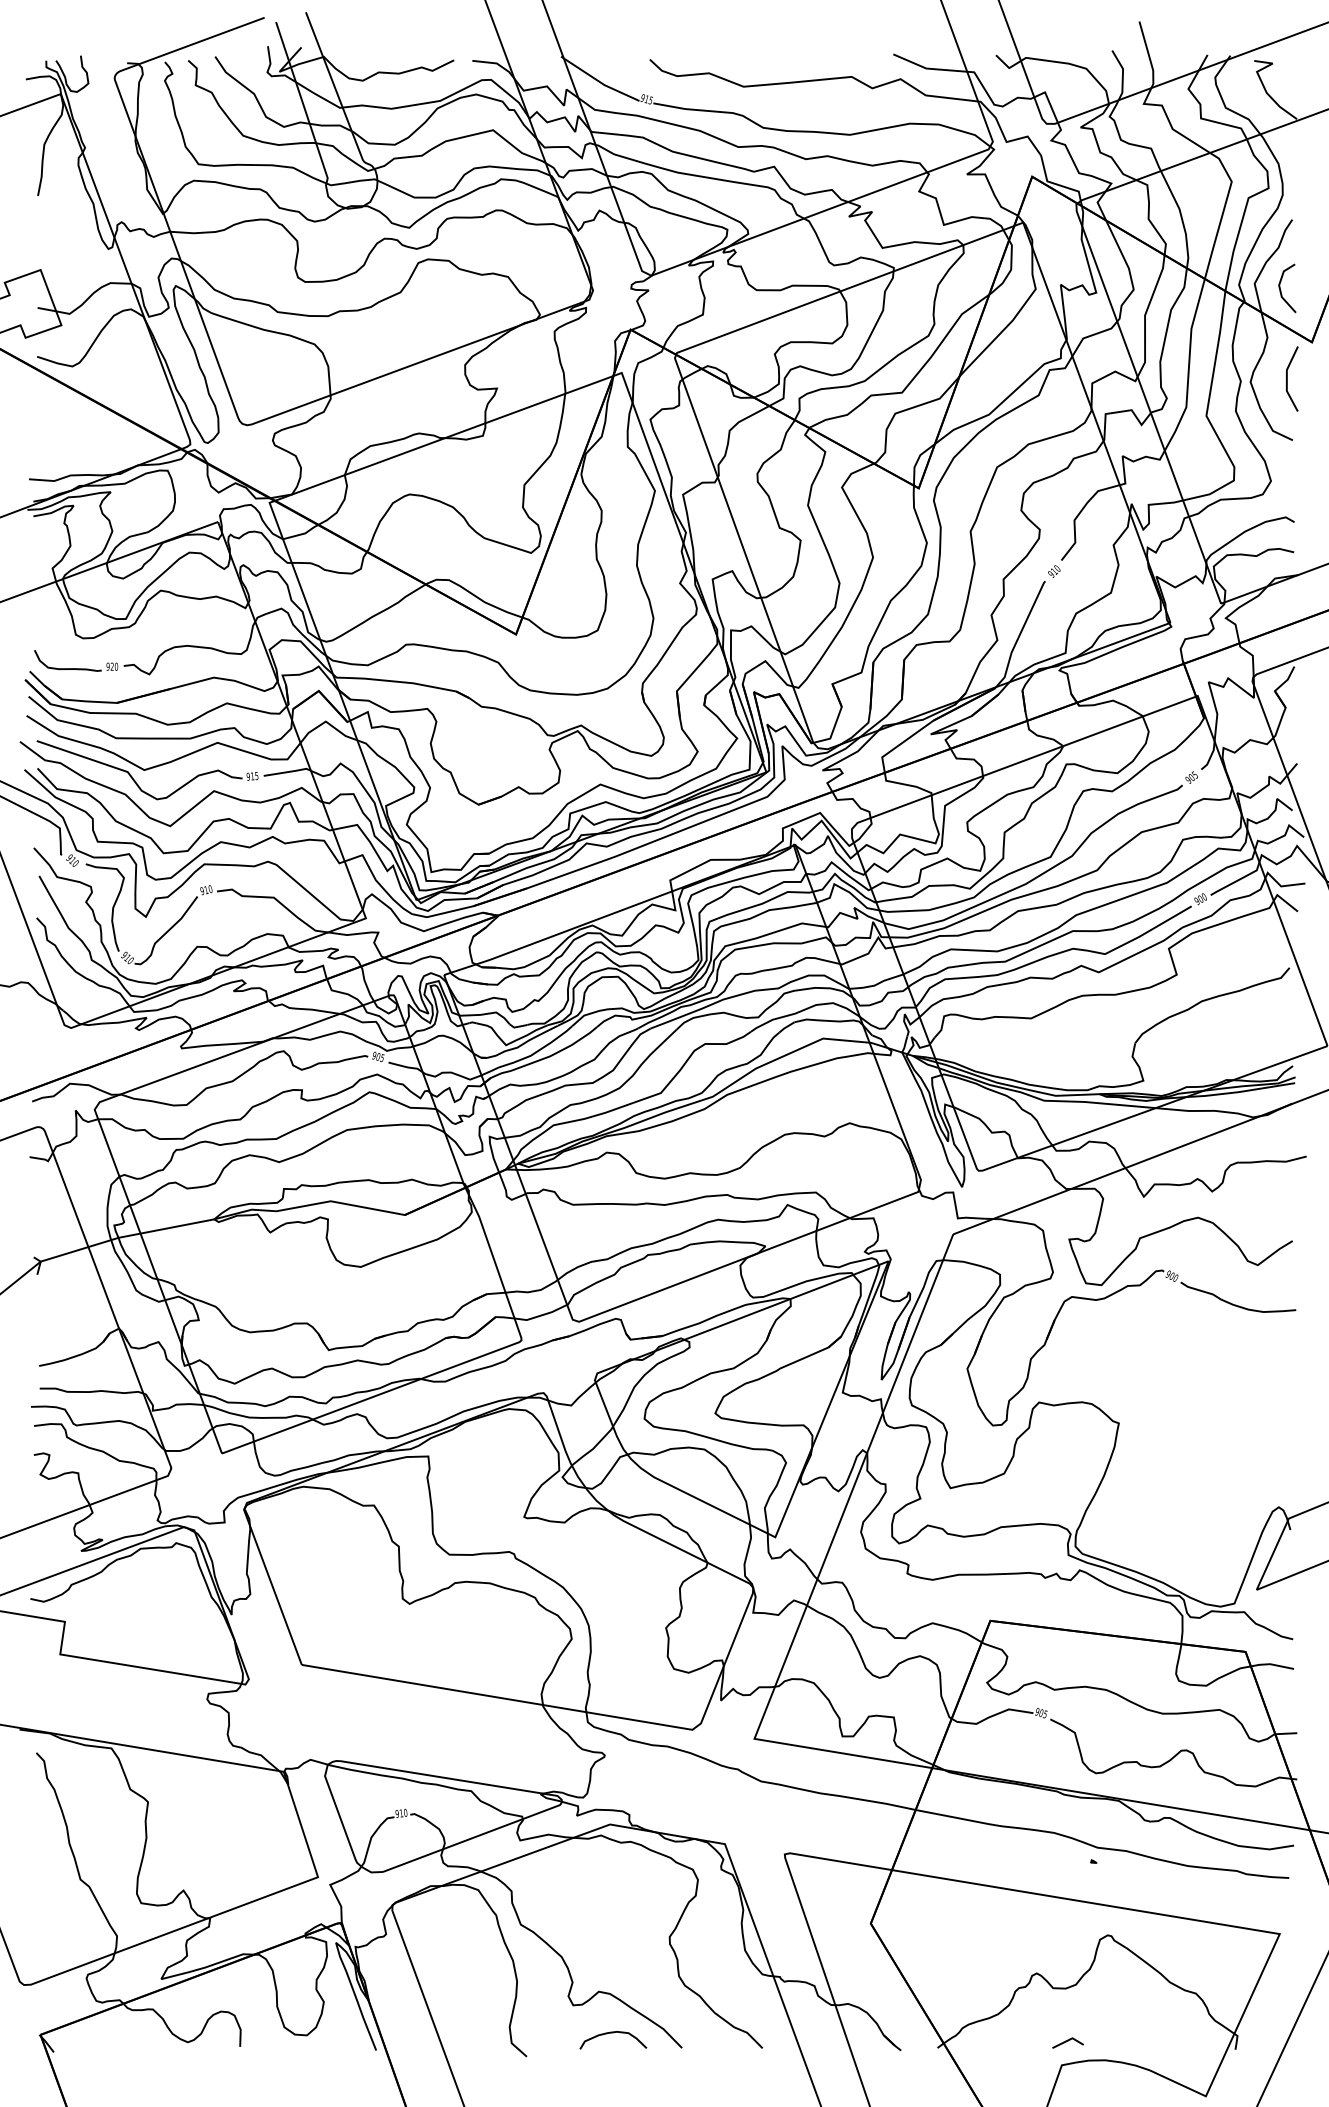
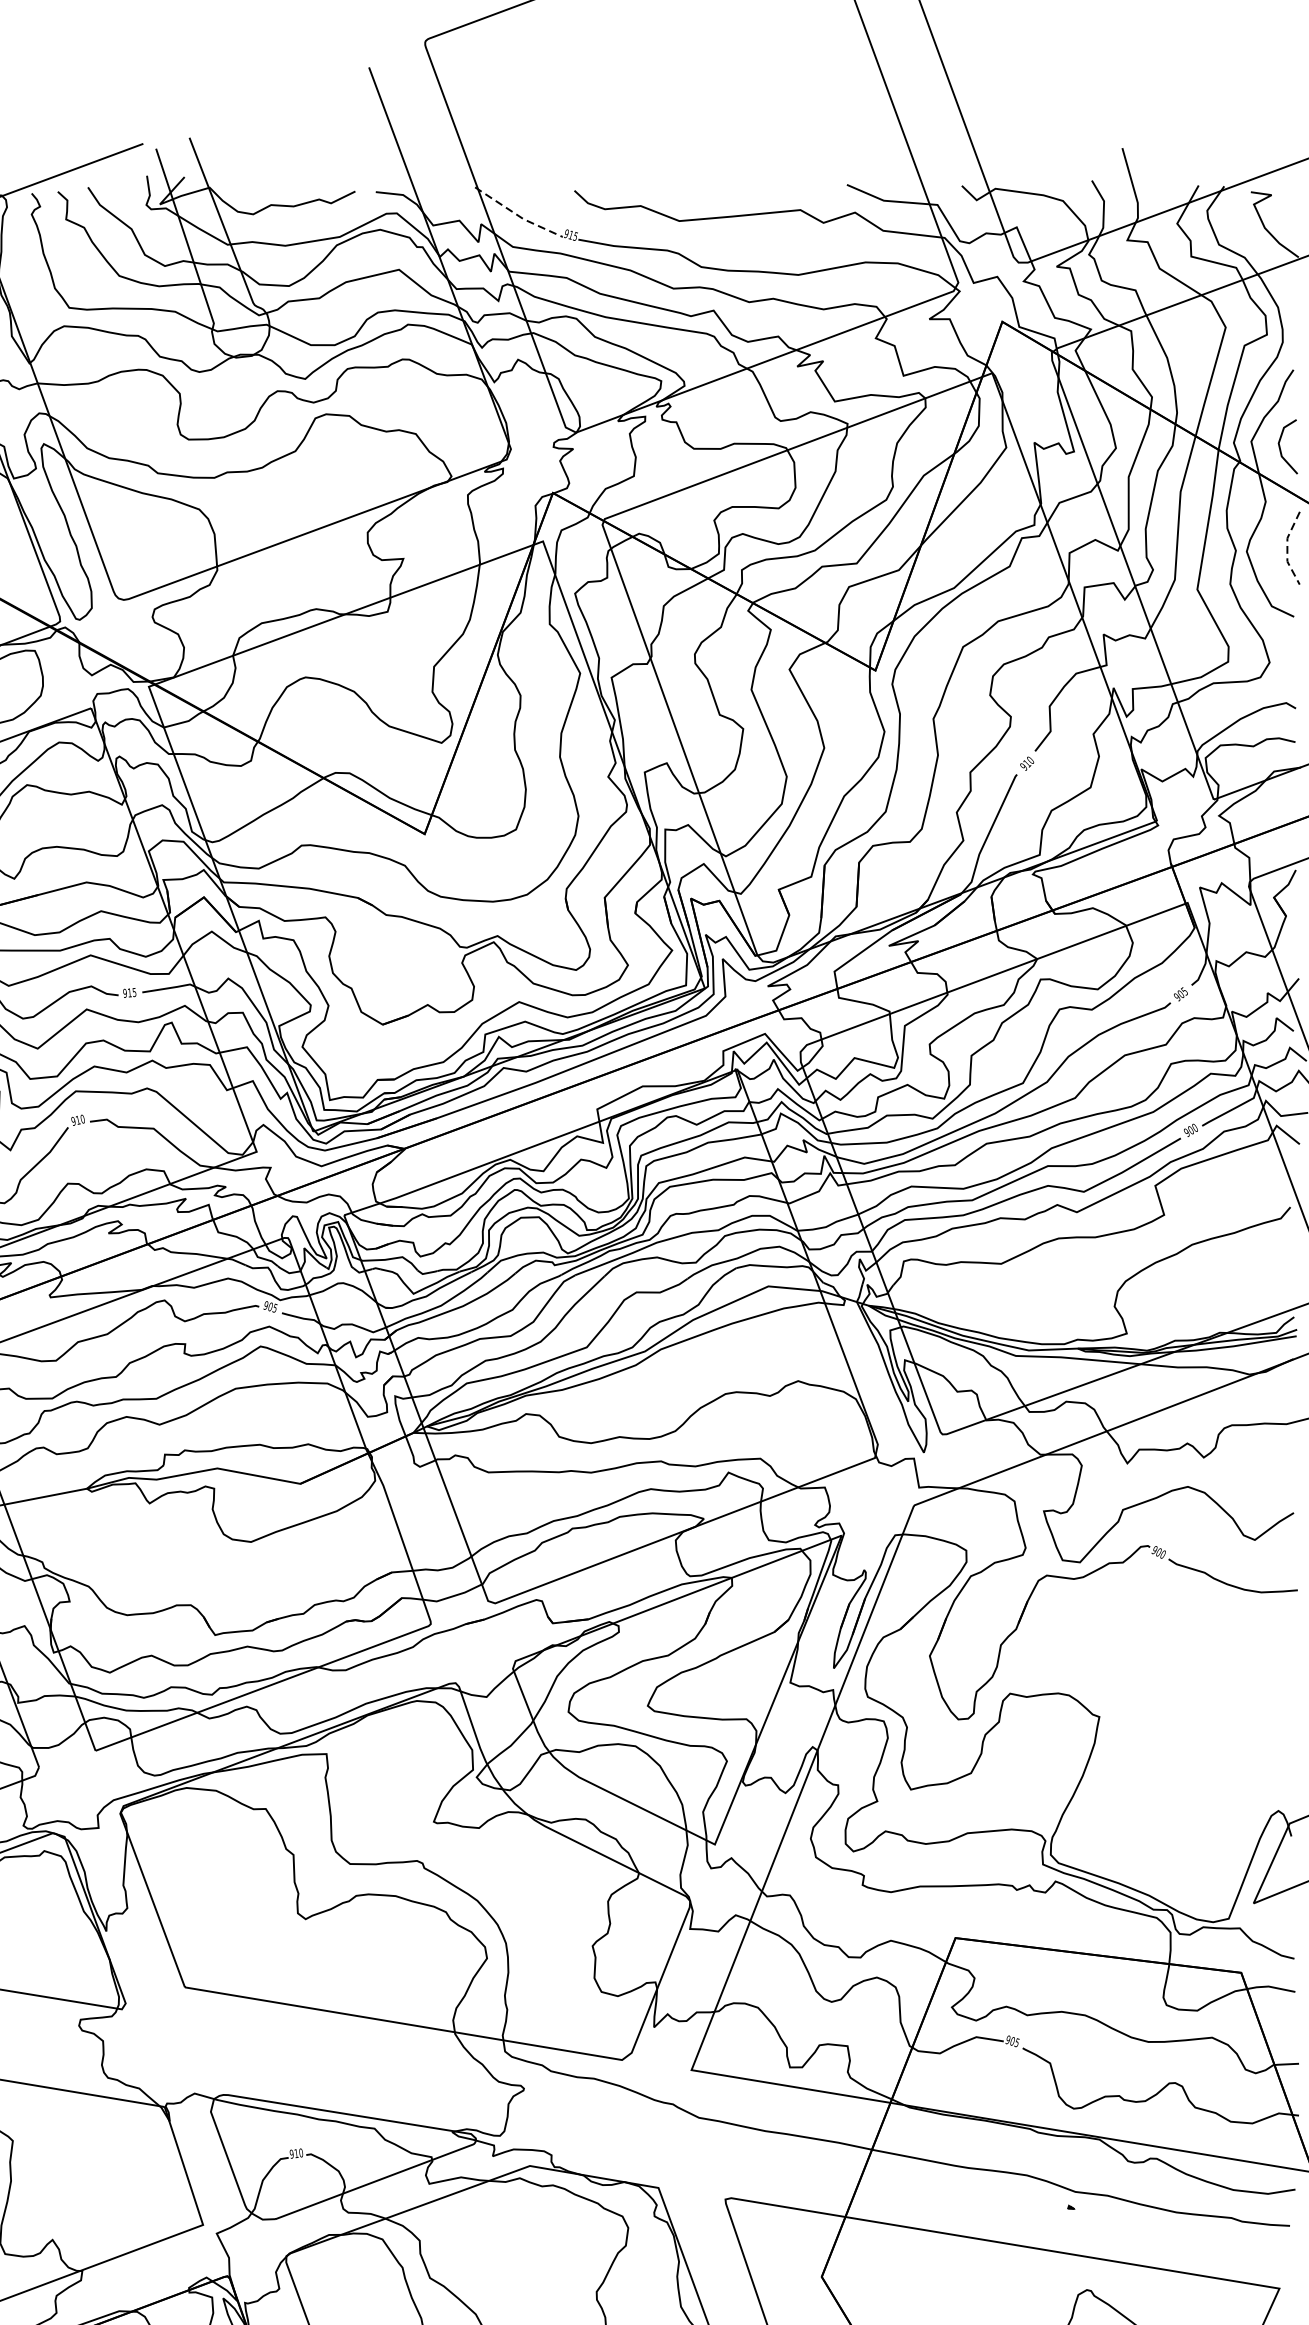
line: (599, 81) -> (518, 215), solid -> dashed
line: (1286, 379) -> (1286, 548), solid -> dashed

